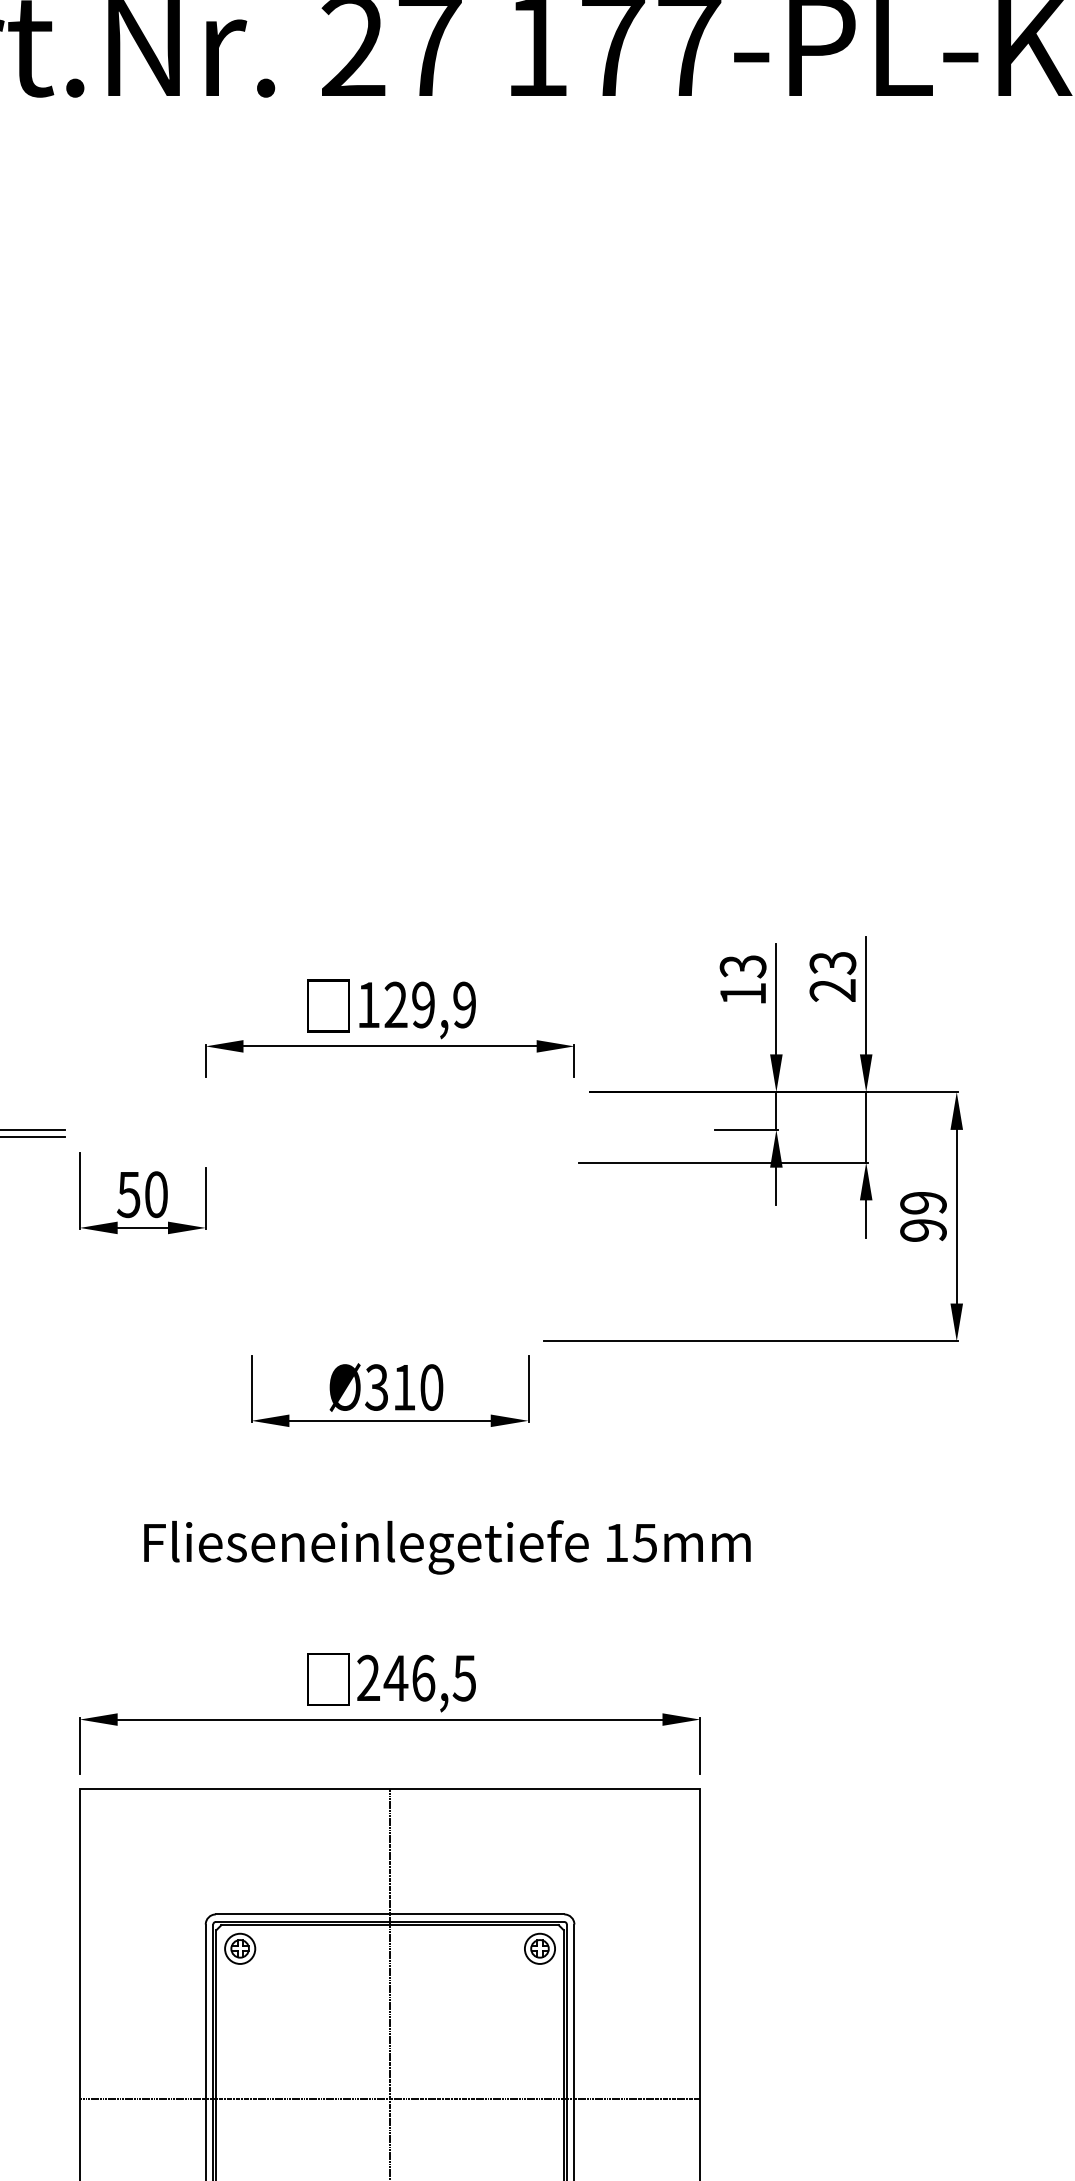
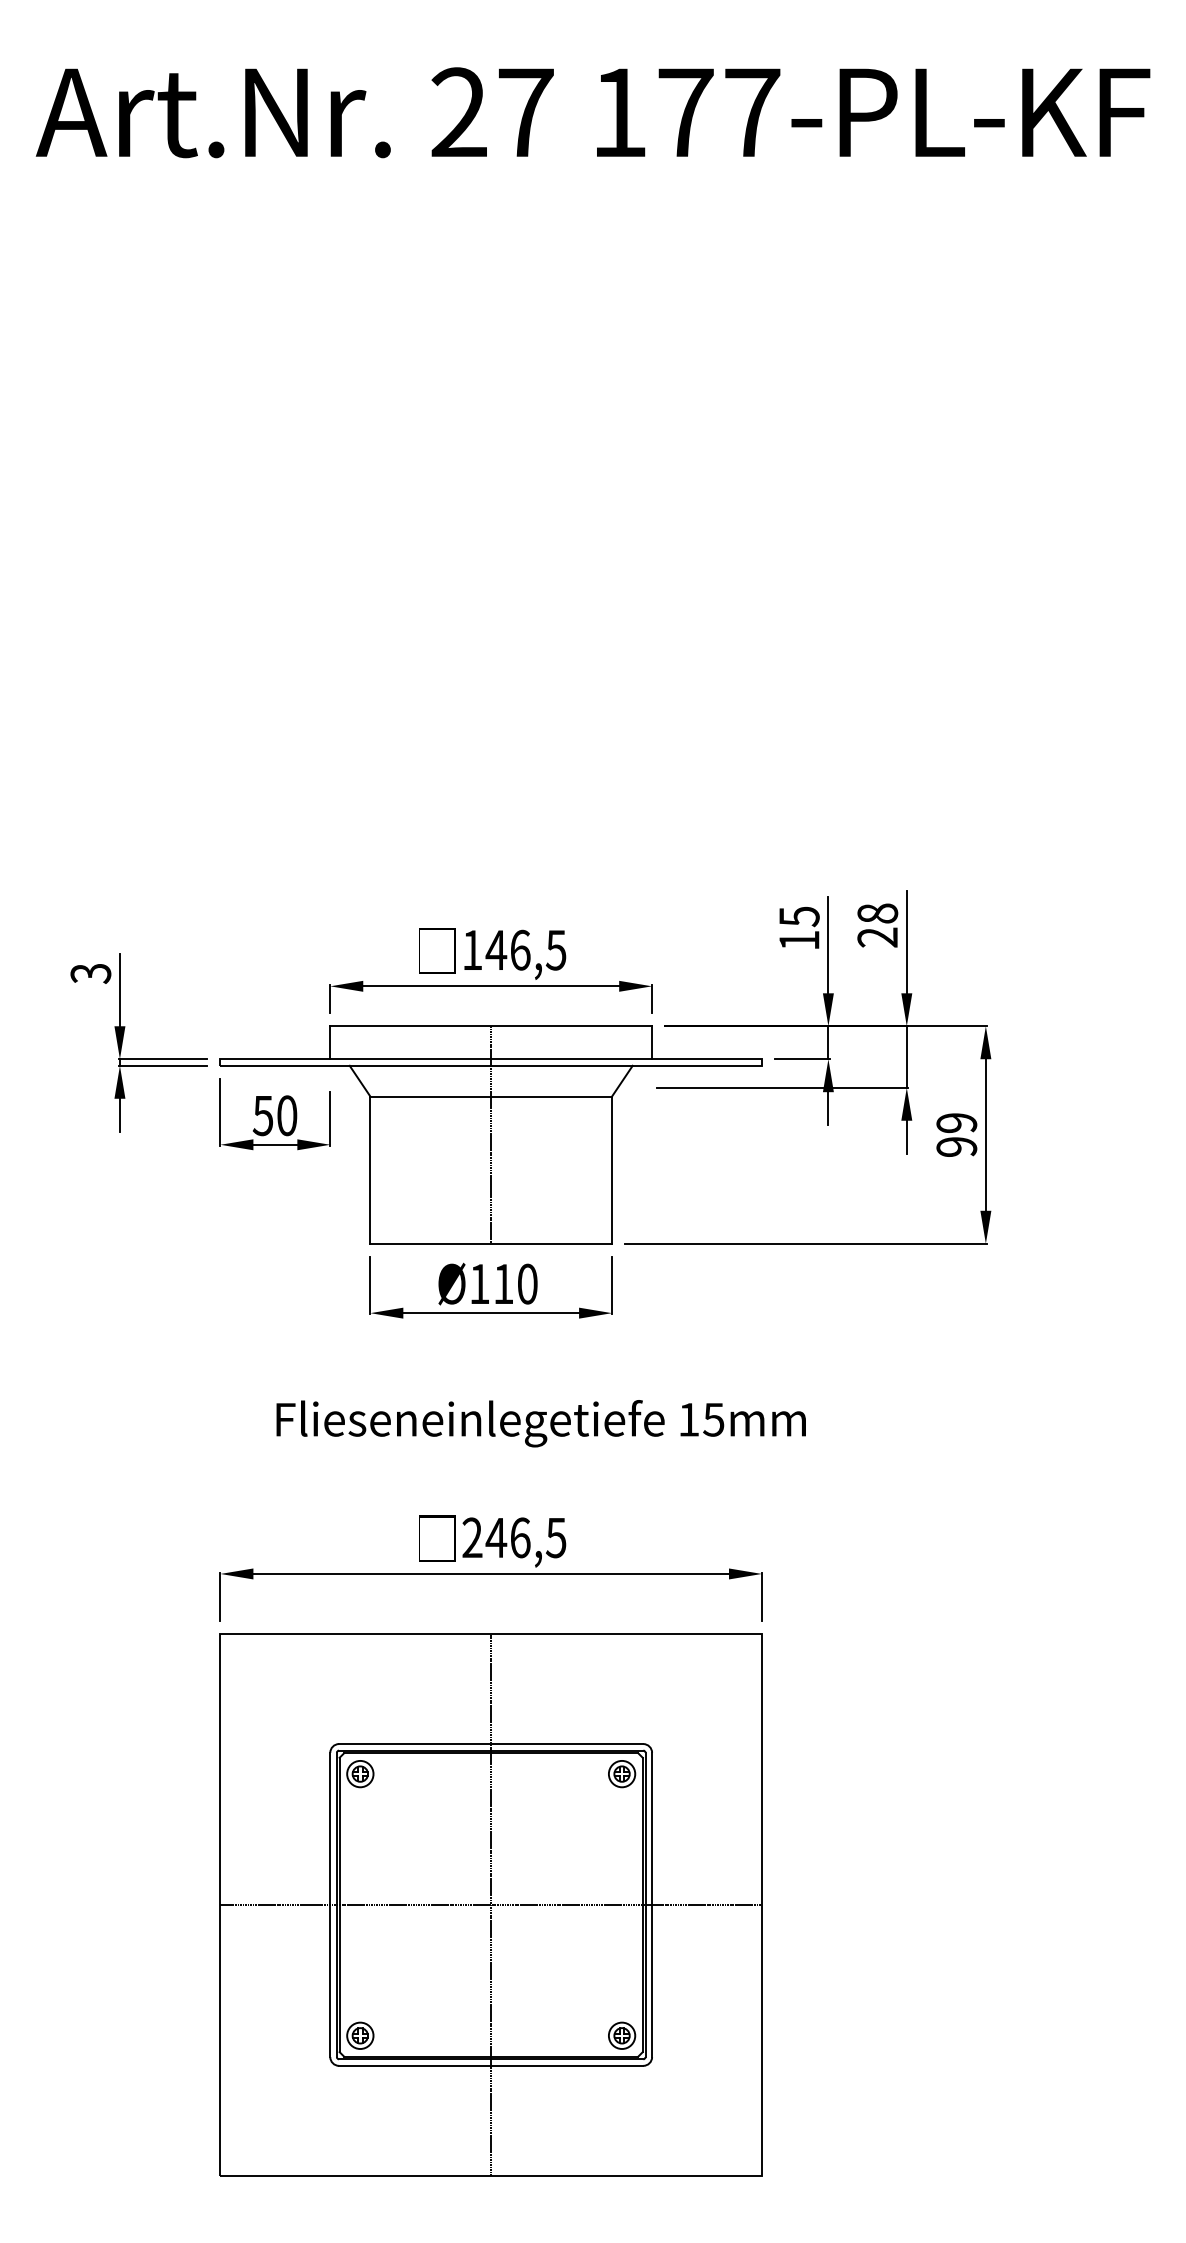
text: (832, 962) -> (877, 913), 23 -> 28
text: (743, 966) -> (799, 916), 13 -> 15
text: (429, 1004) -> (525, 949), 129,9 -> 146,5
part: (389, 1216) -> (490, 1134), added
text: (376, 1386) -> (479, 1283), Ø310 -> Ø110

